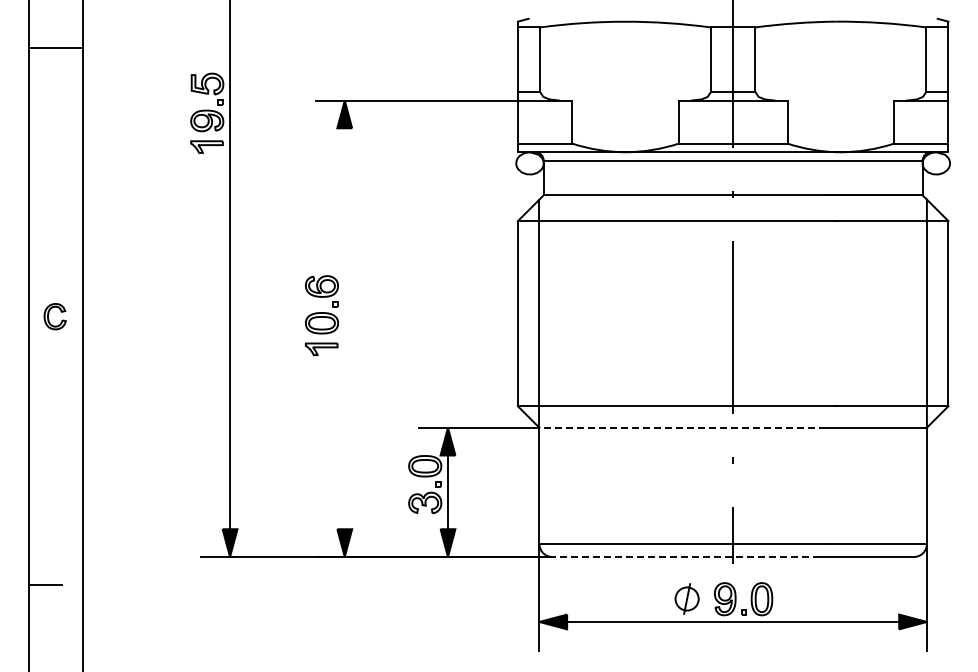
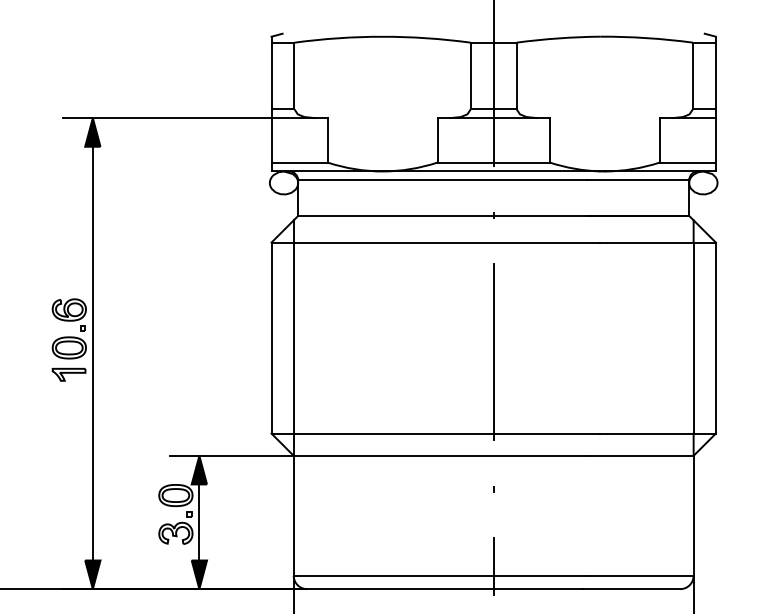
line: (344, 328) -> (92, 353), added
line: (682, 427) -> (441, 455), dashed -> solid
line: (686, 556) -> (445, 588), dashed -> solid

